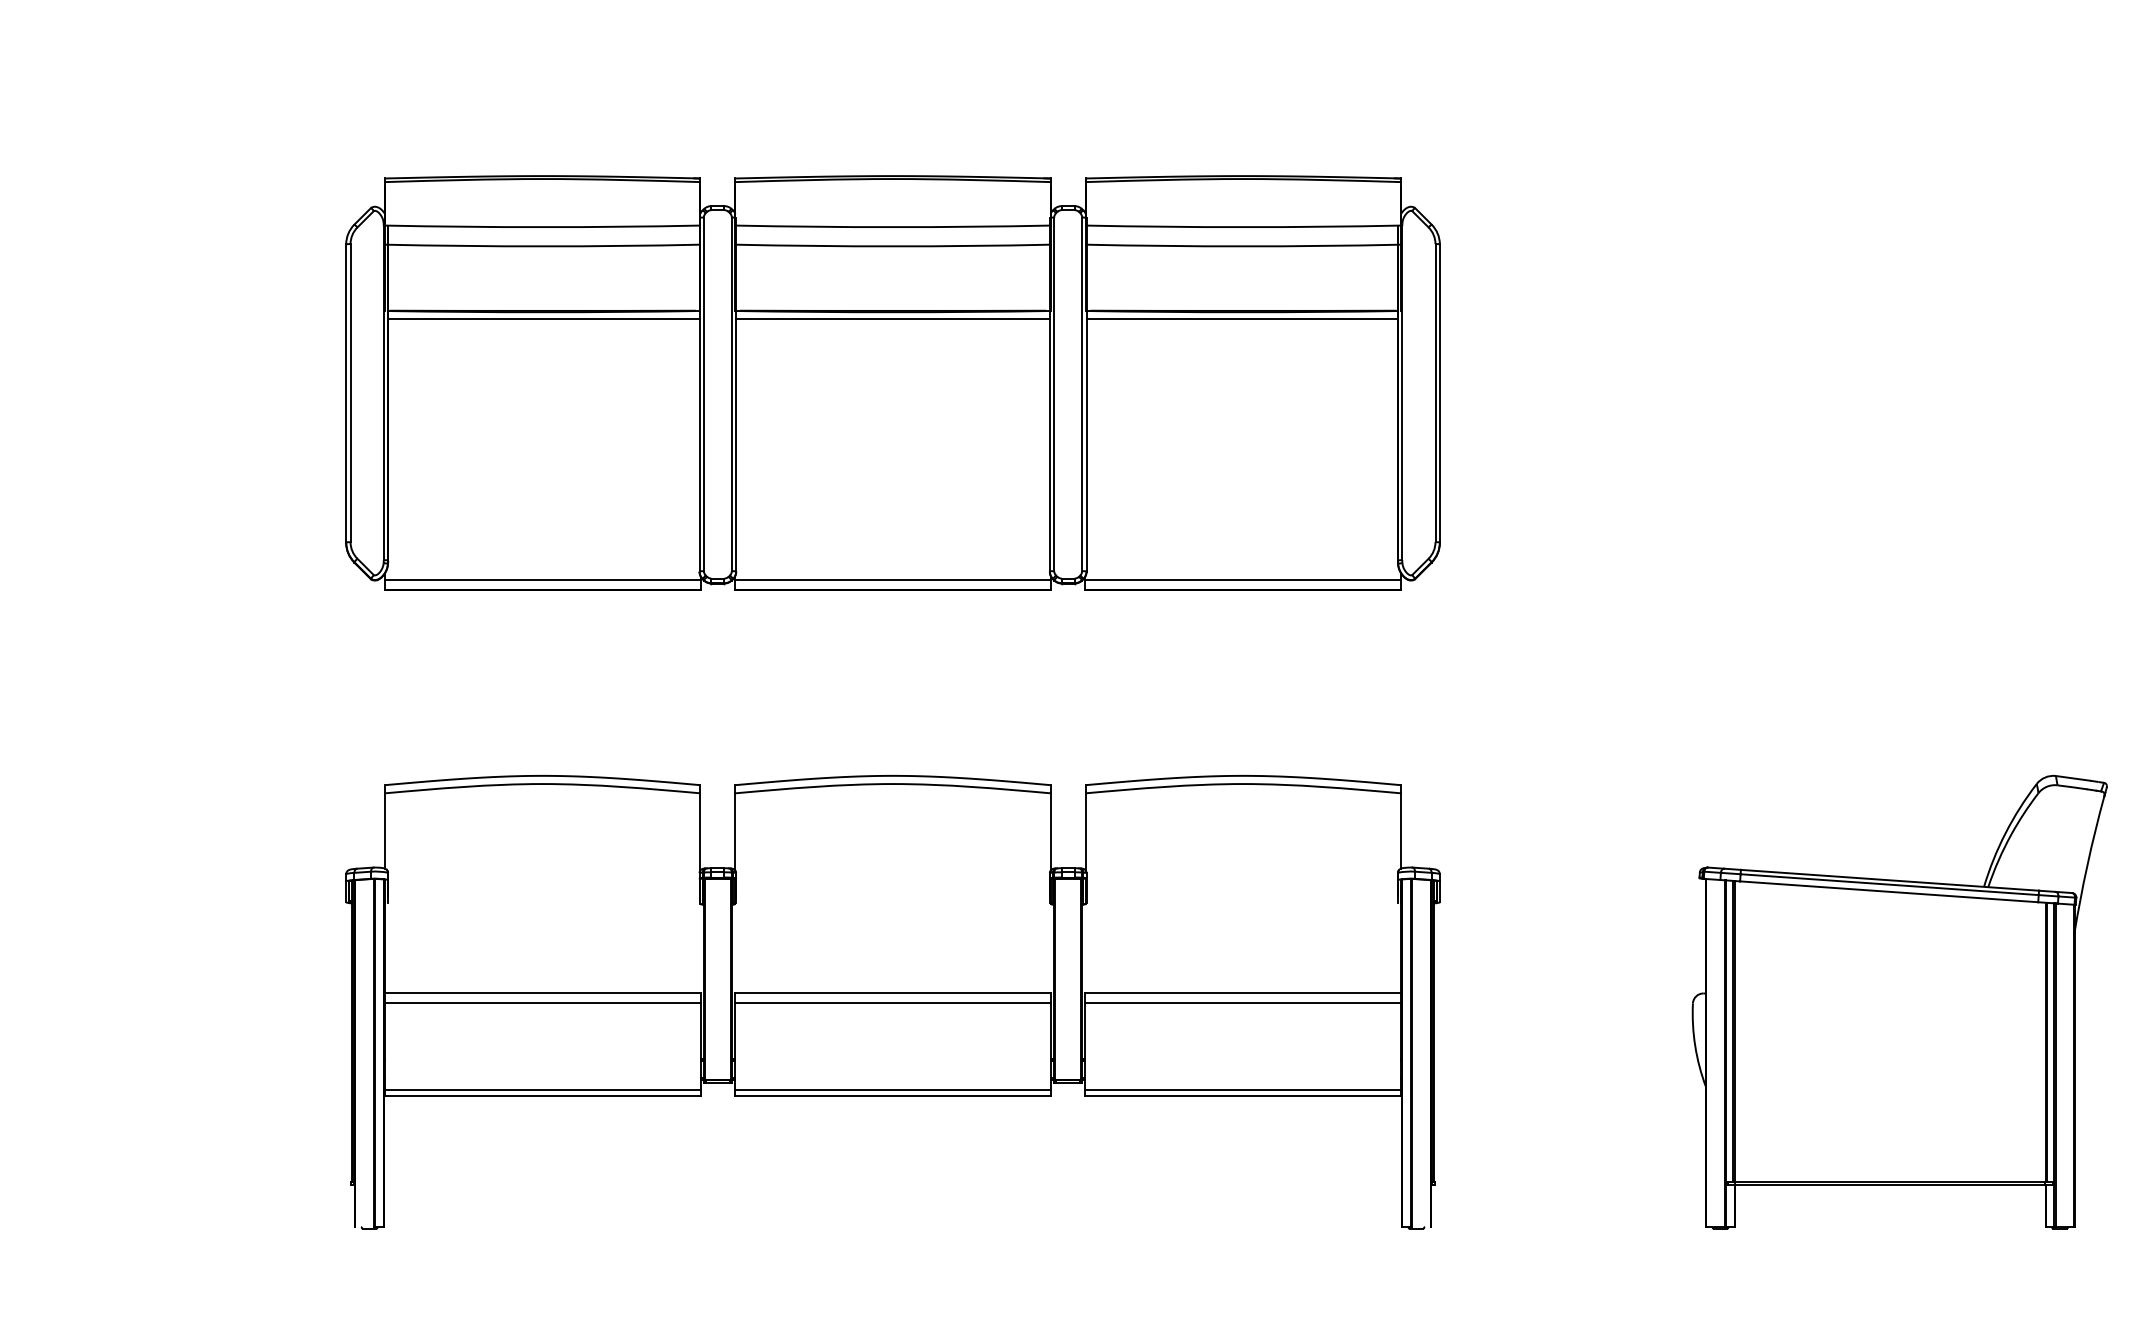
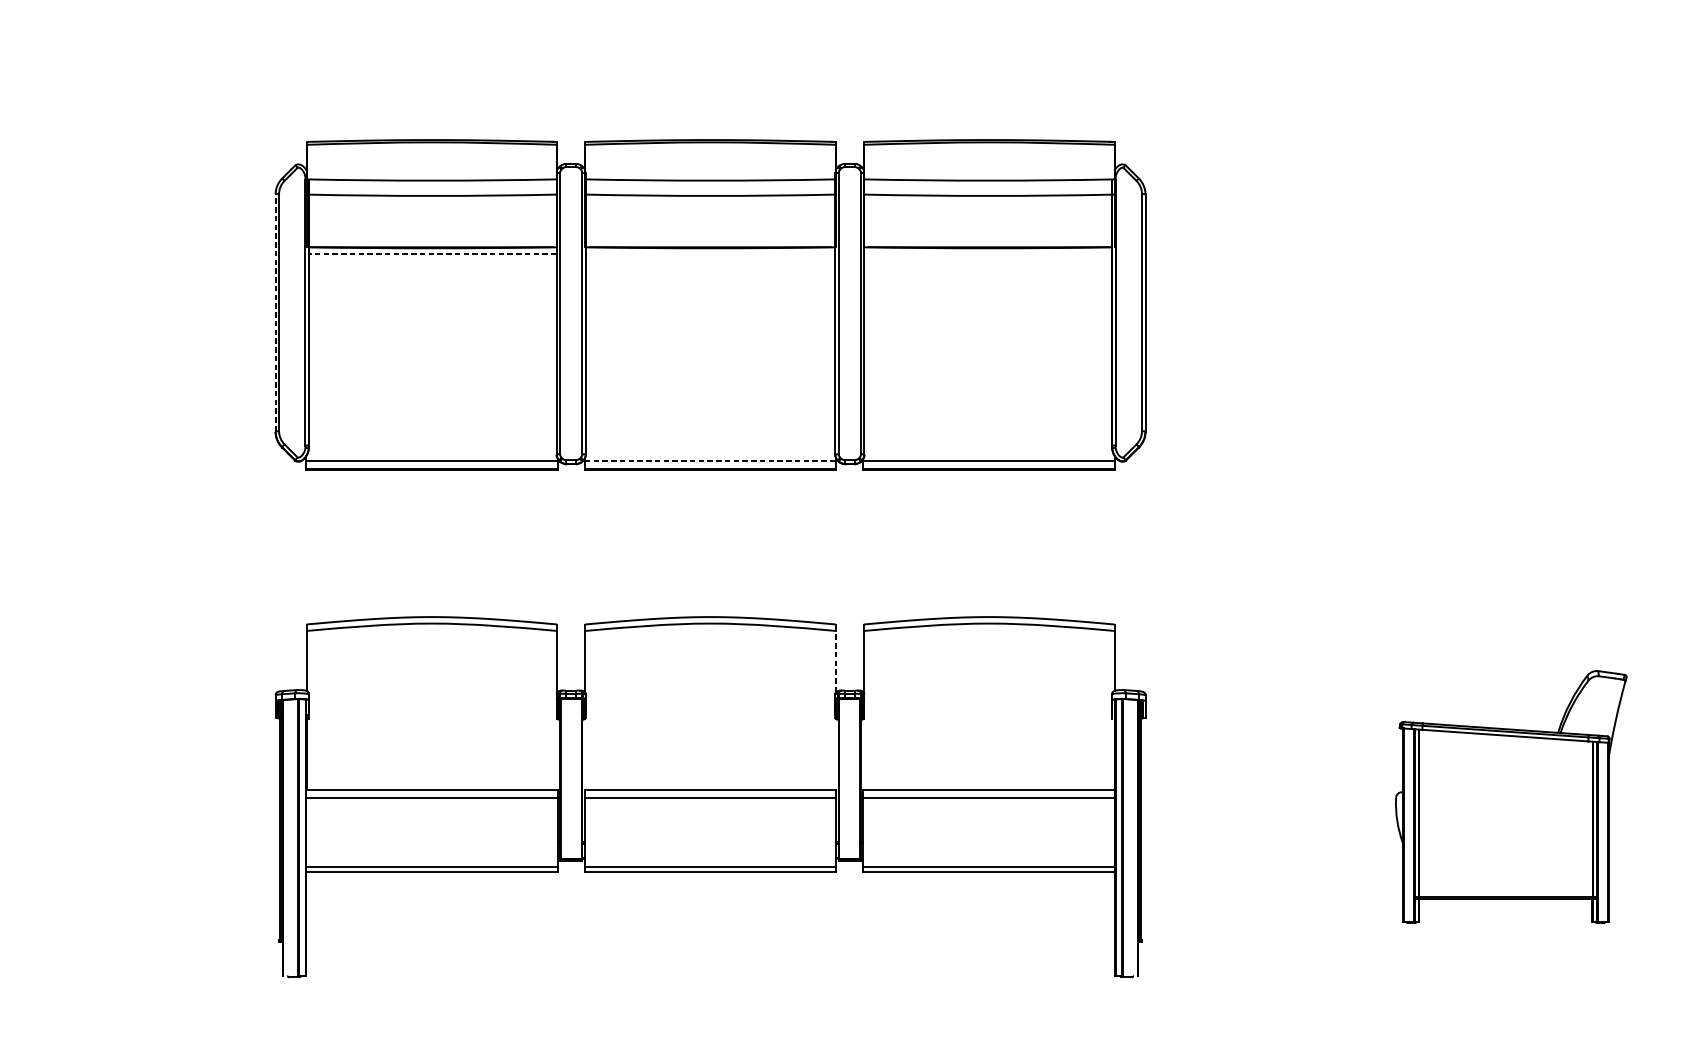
line: (543, 319) -> (432, 254), solid -> dashed
line: (892, 319) -> (710, 254), removed
line: (1241, 319) -> (987, 254), removed
line: (346, 392) -> (275, 312), solid -> dashed
line: (893, 579) -> (710, 460), solid -> dashed
line: (1050, 831) -> (835, 661), solid -> dashed
part: (1899, 1001) -> (1511, 796), size x0.7

